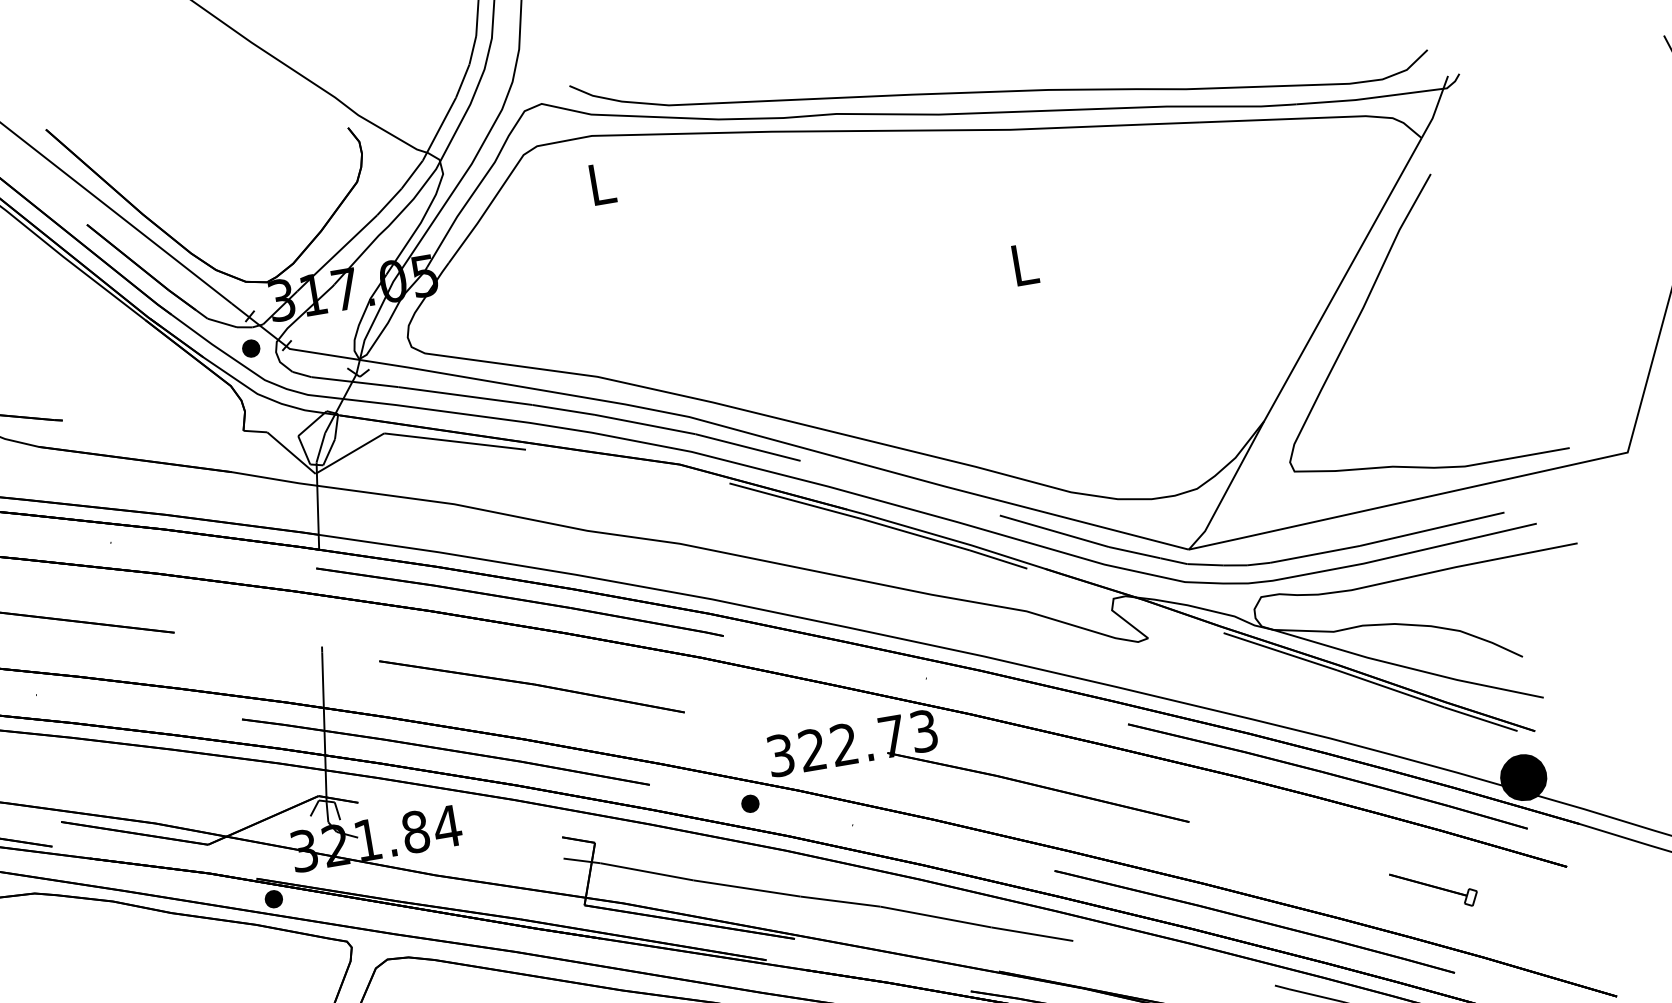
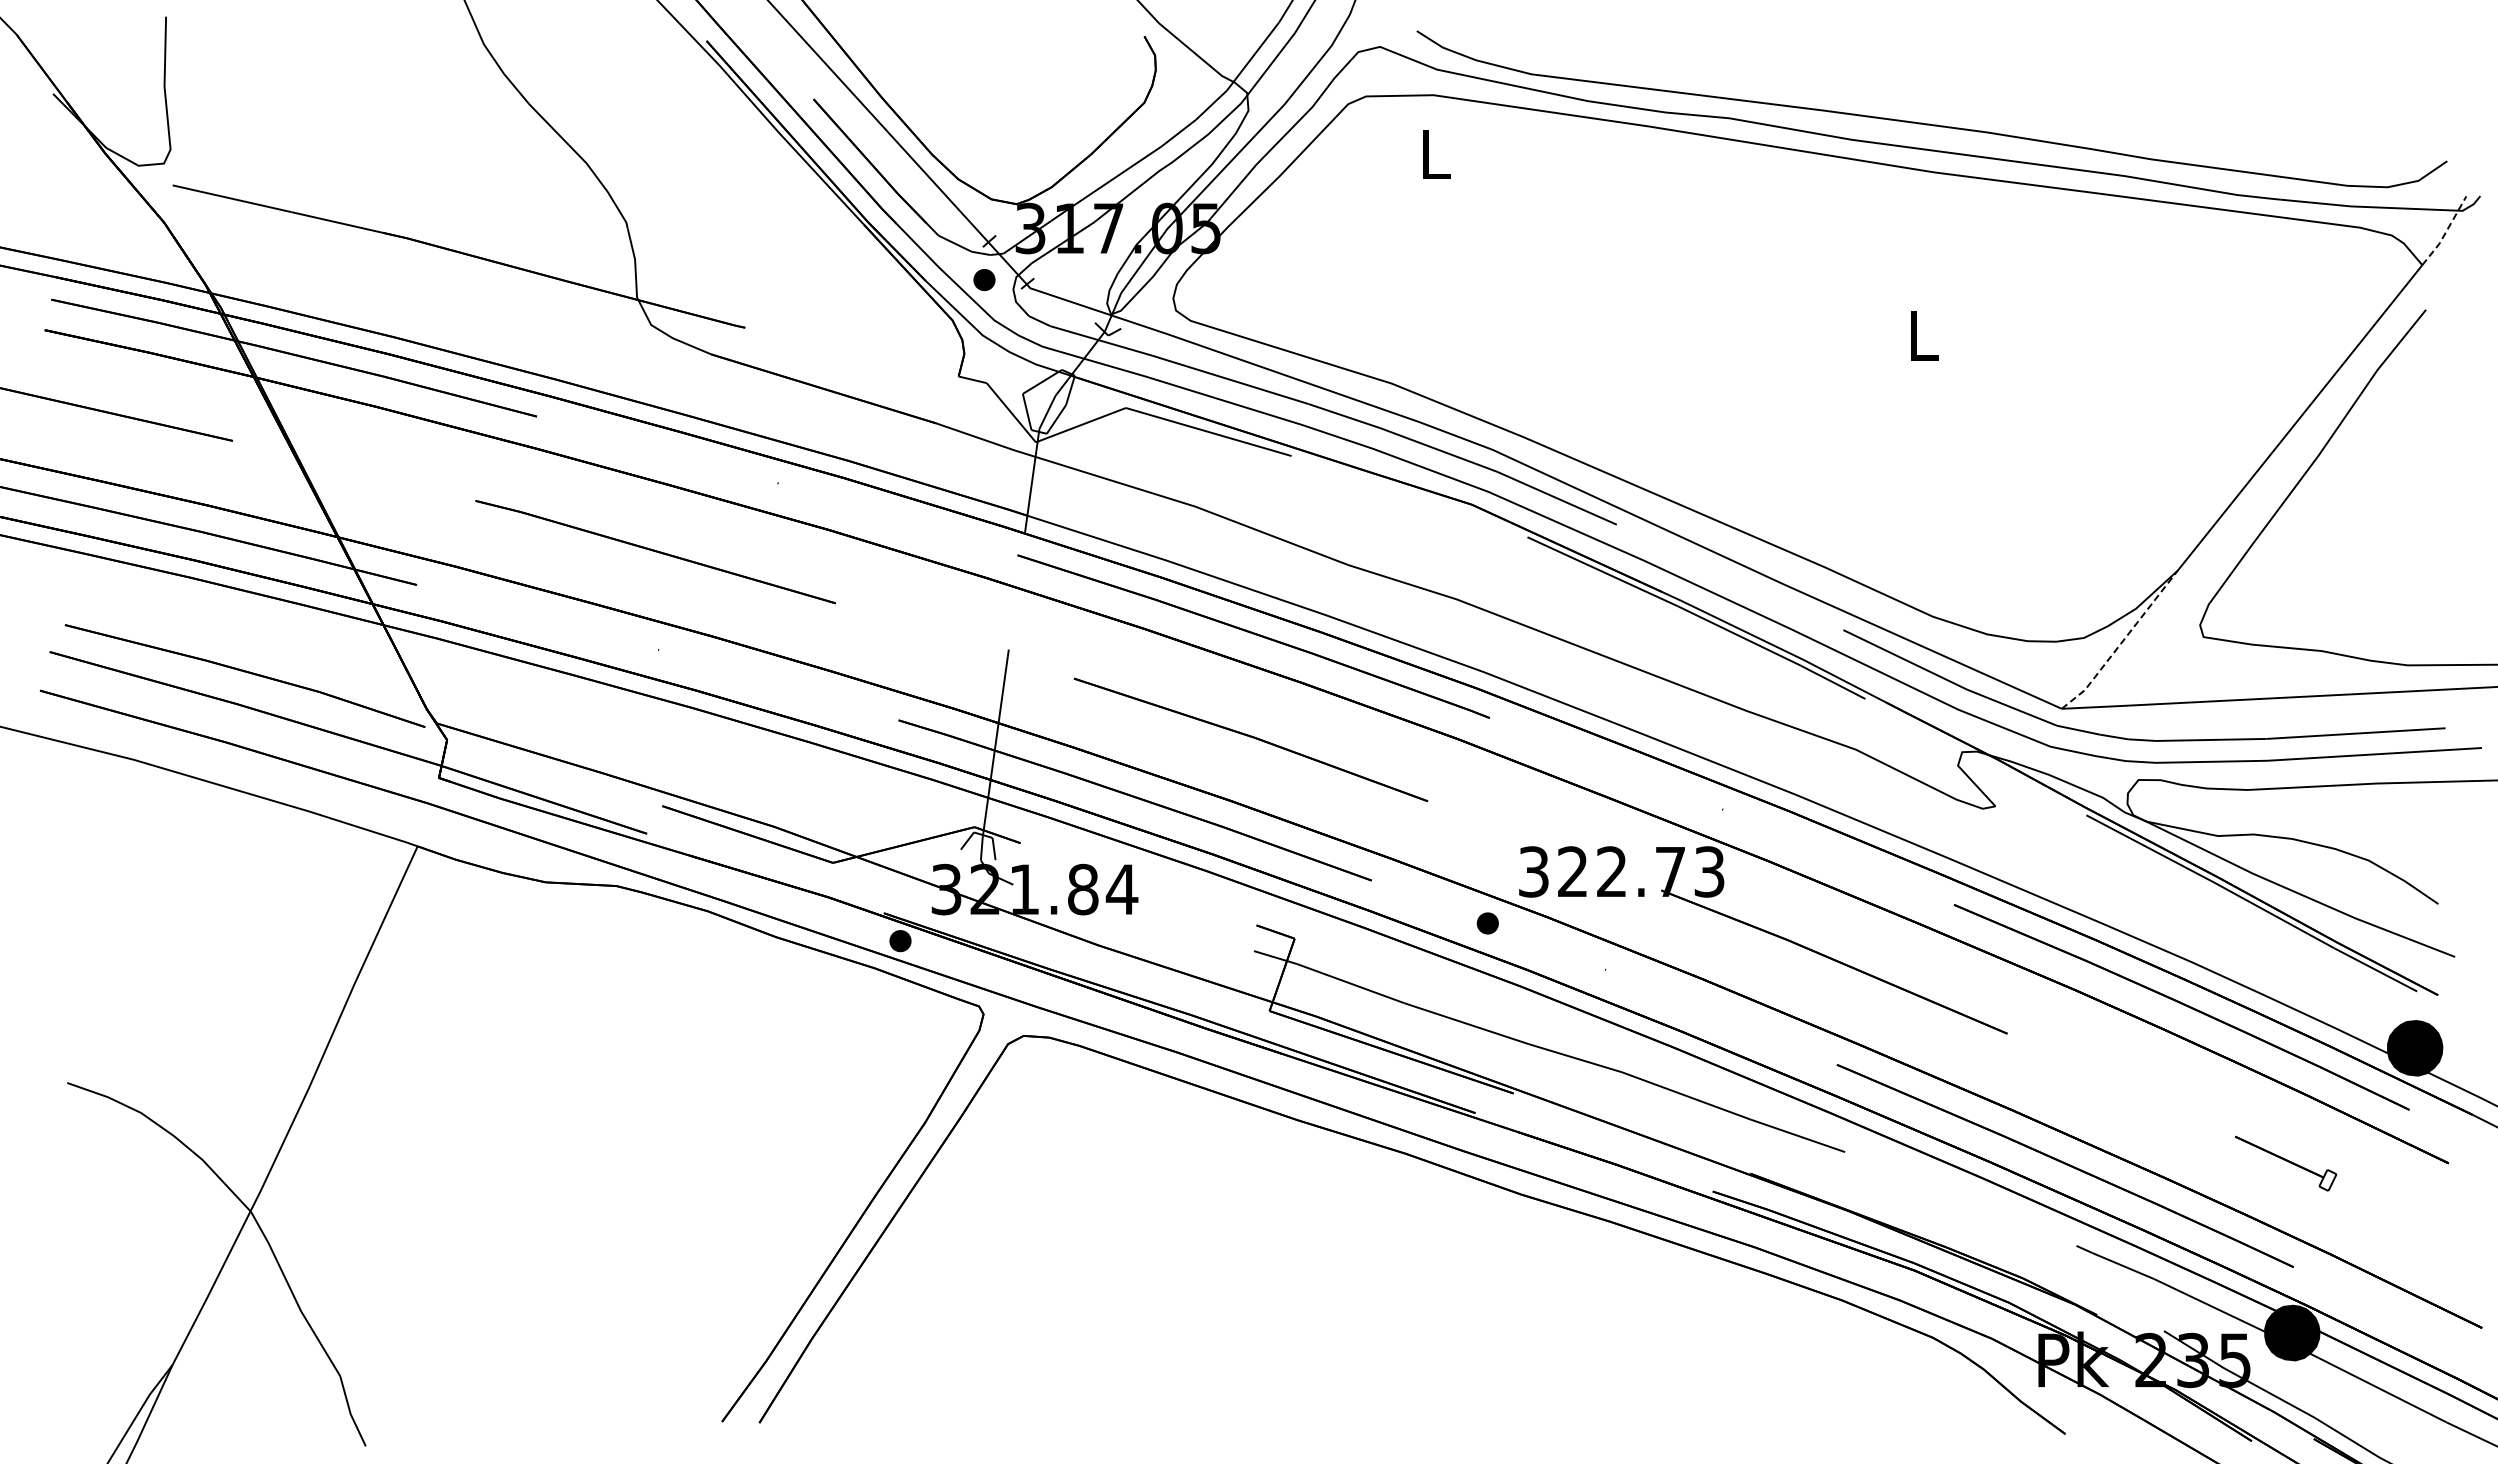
line: (1436, 108) -> (2445, 232), solid -> dashed
line: (1229, 487) -> (2122, 642), solid -> dashed

